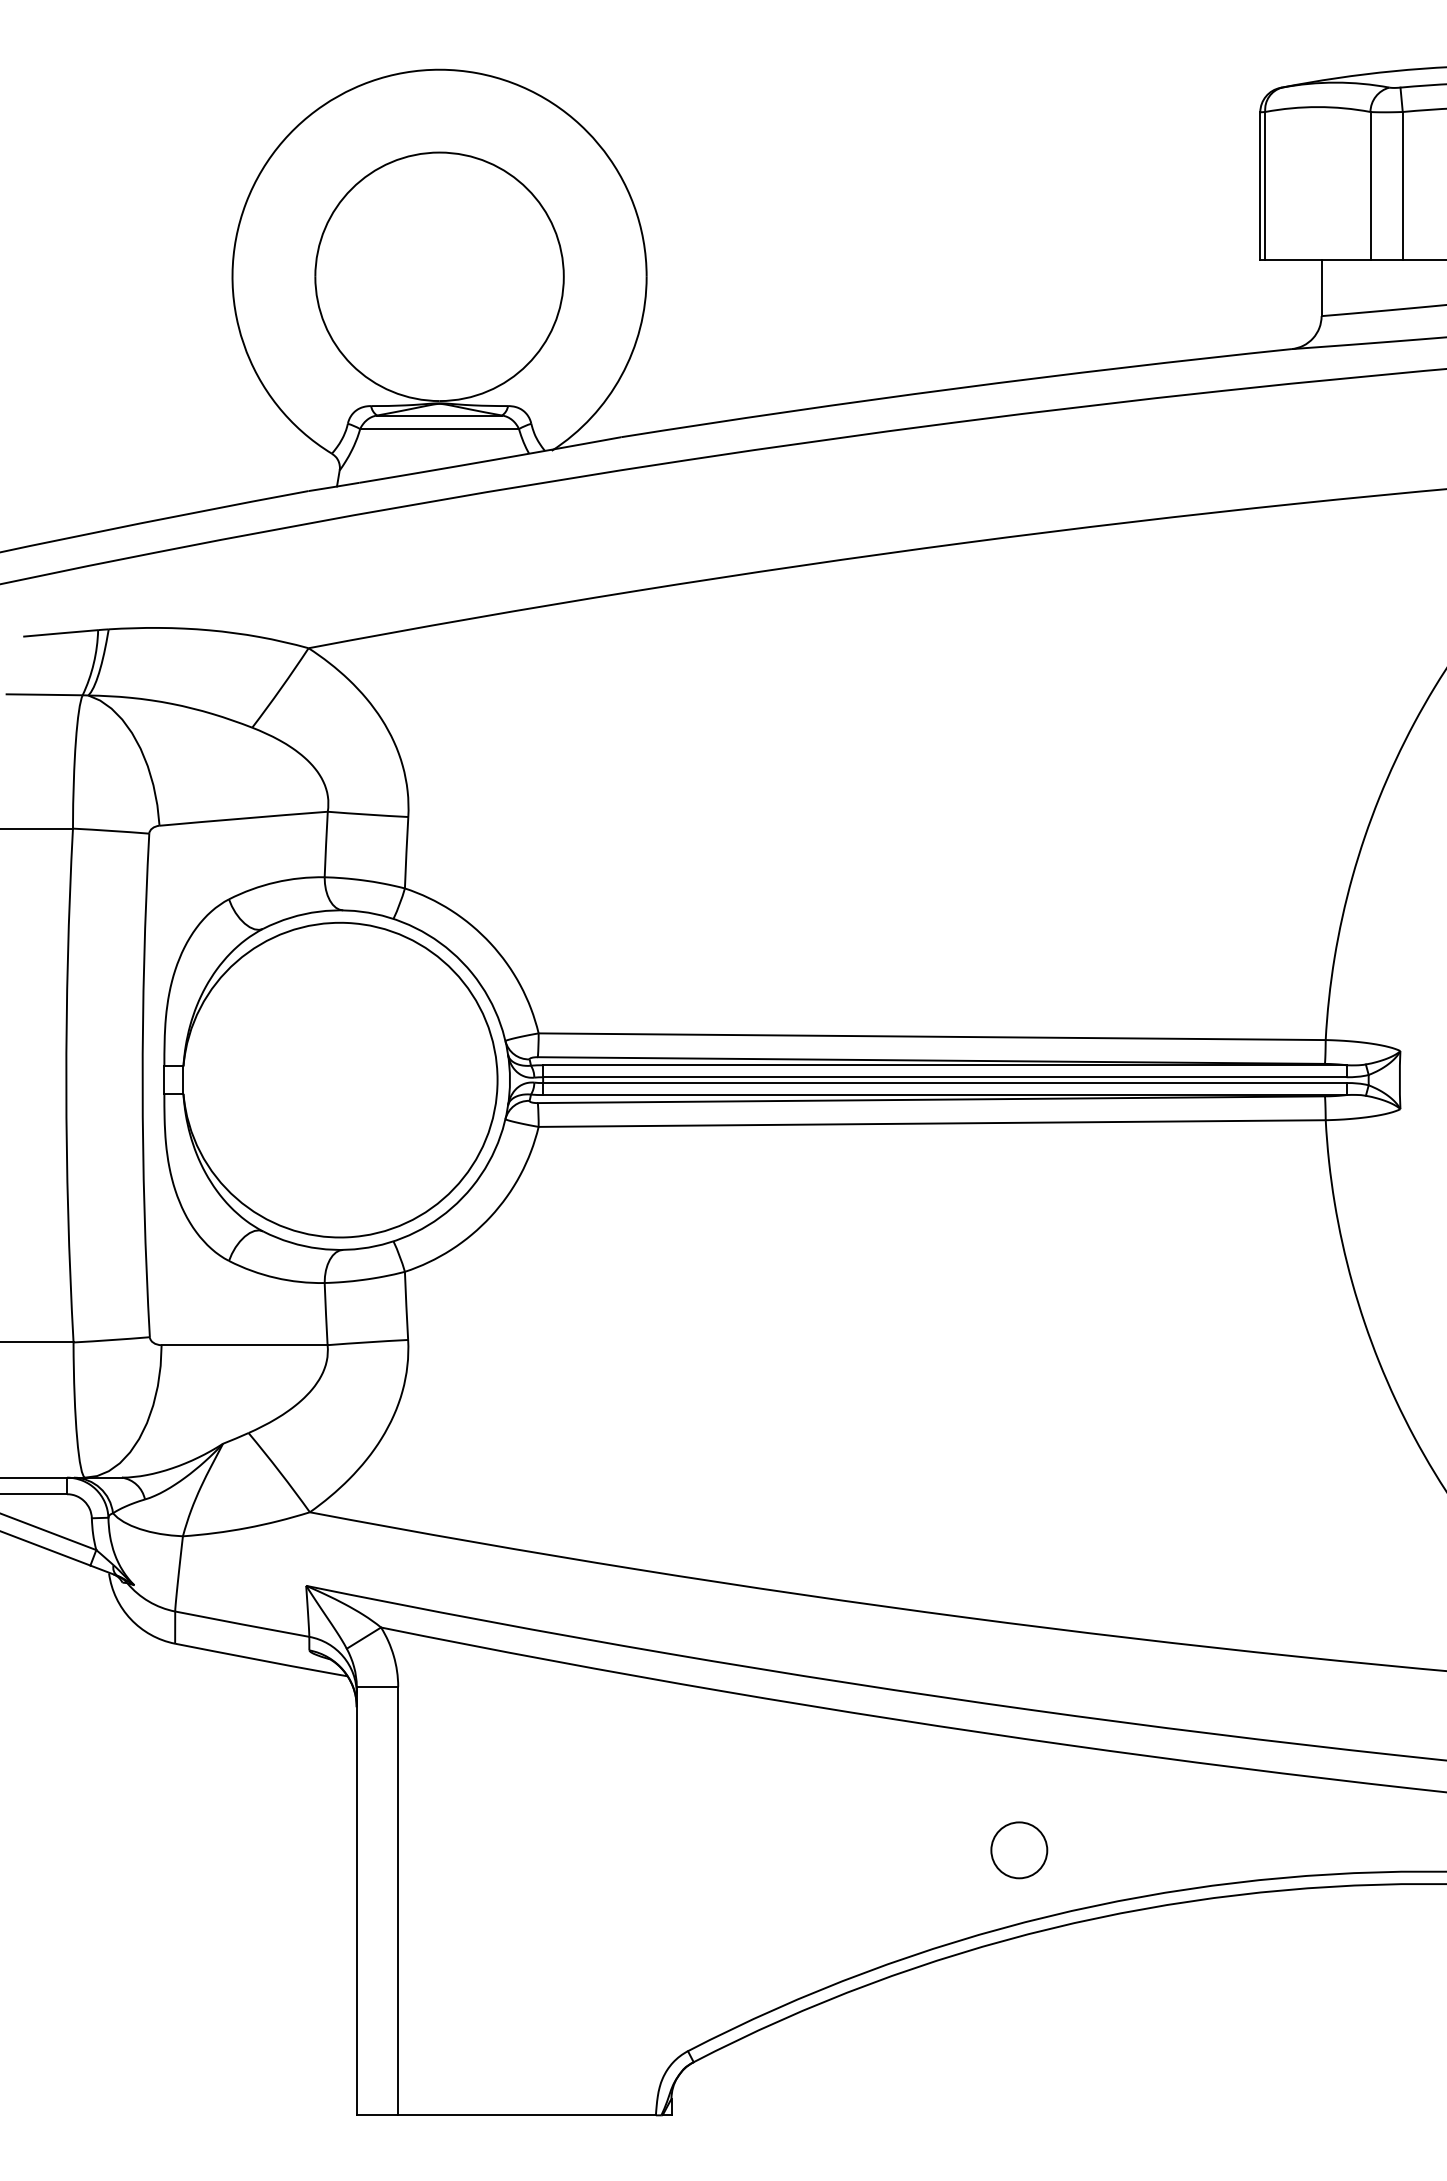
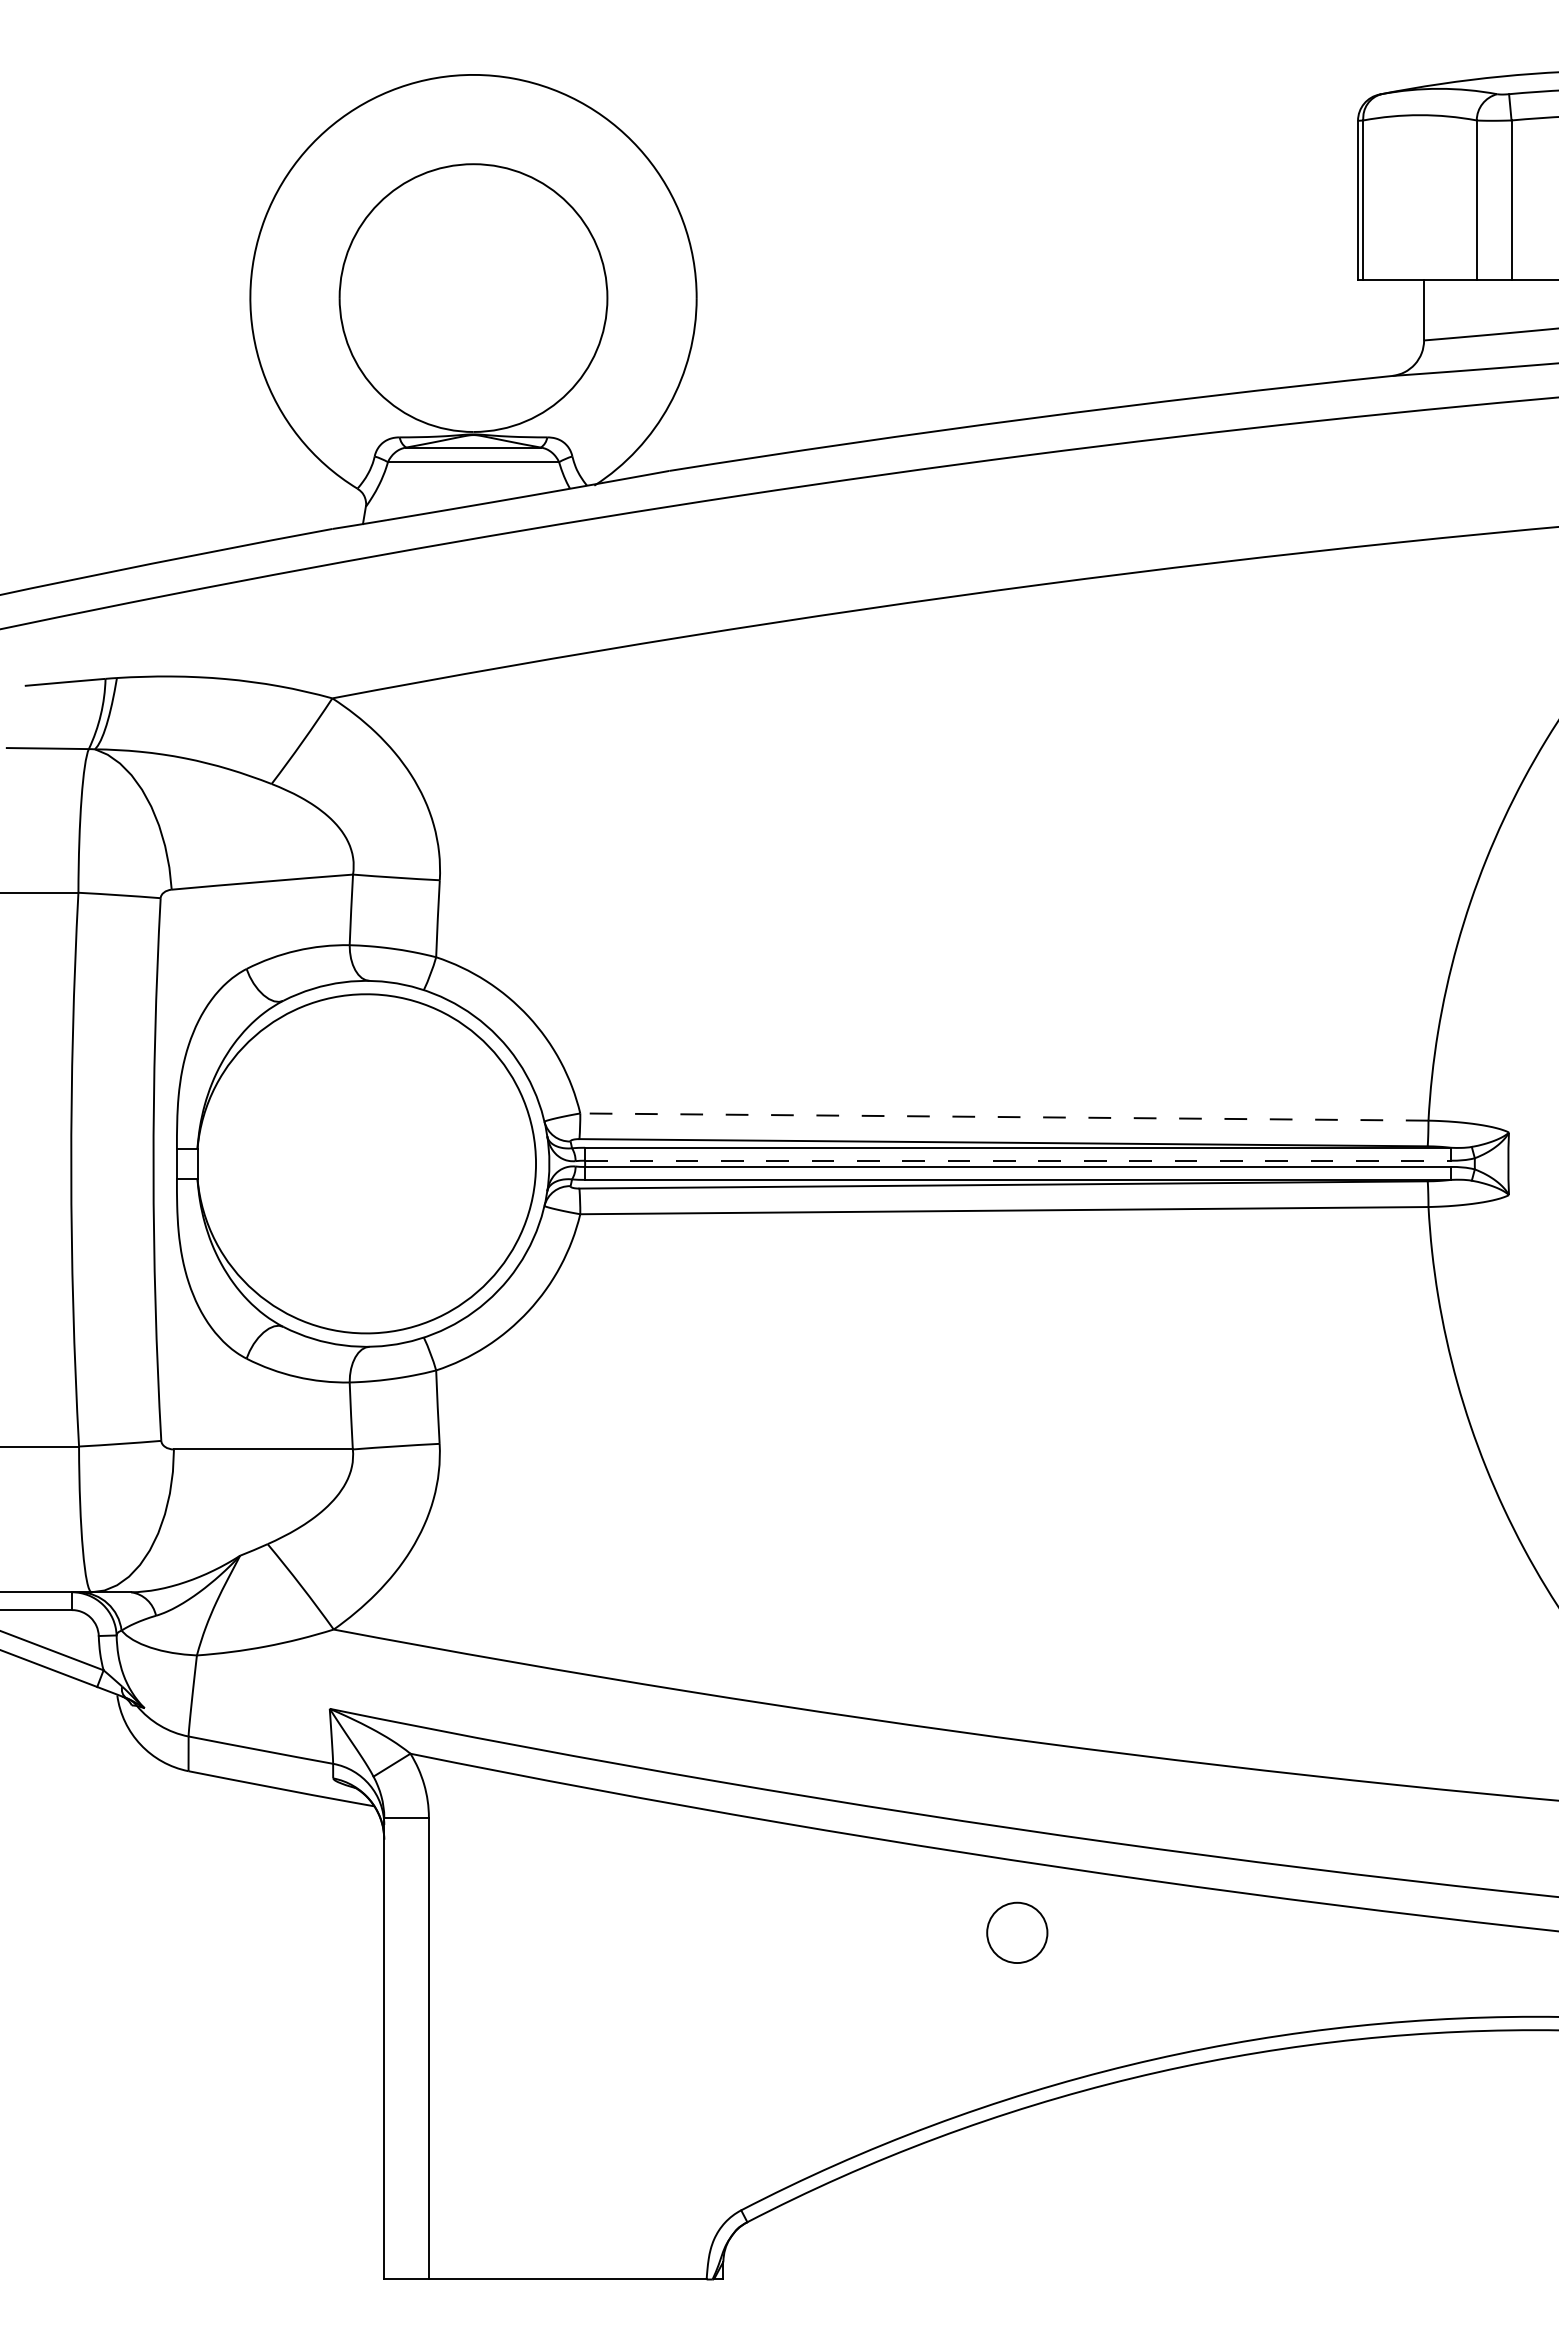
line: (934, 1037) -> (1006, 1117), solid -> dashed
line: (945, 1077) -> (1018, 1160), solid -> dashed
circle: (1019, 1849) -> (1017, 1932), moved

